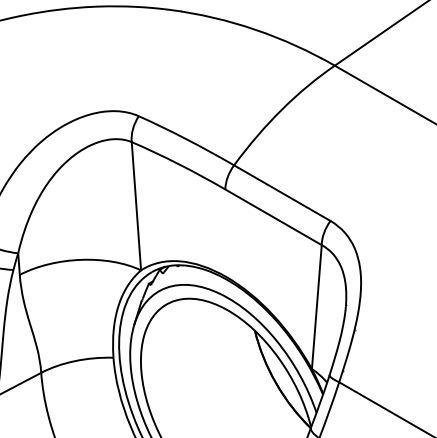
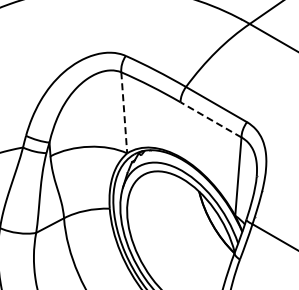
line: (136, 205) -> (124, 112), solid -> dashed
line: (272, 216) -> (210, 119), solid -> dashed

